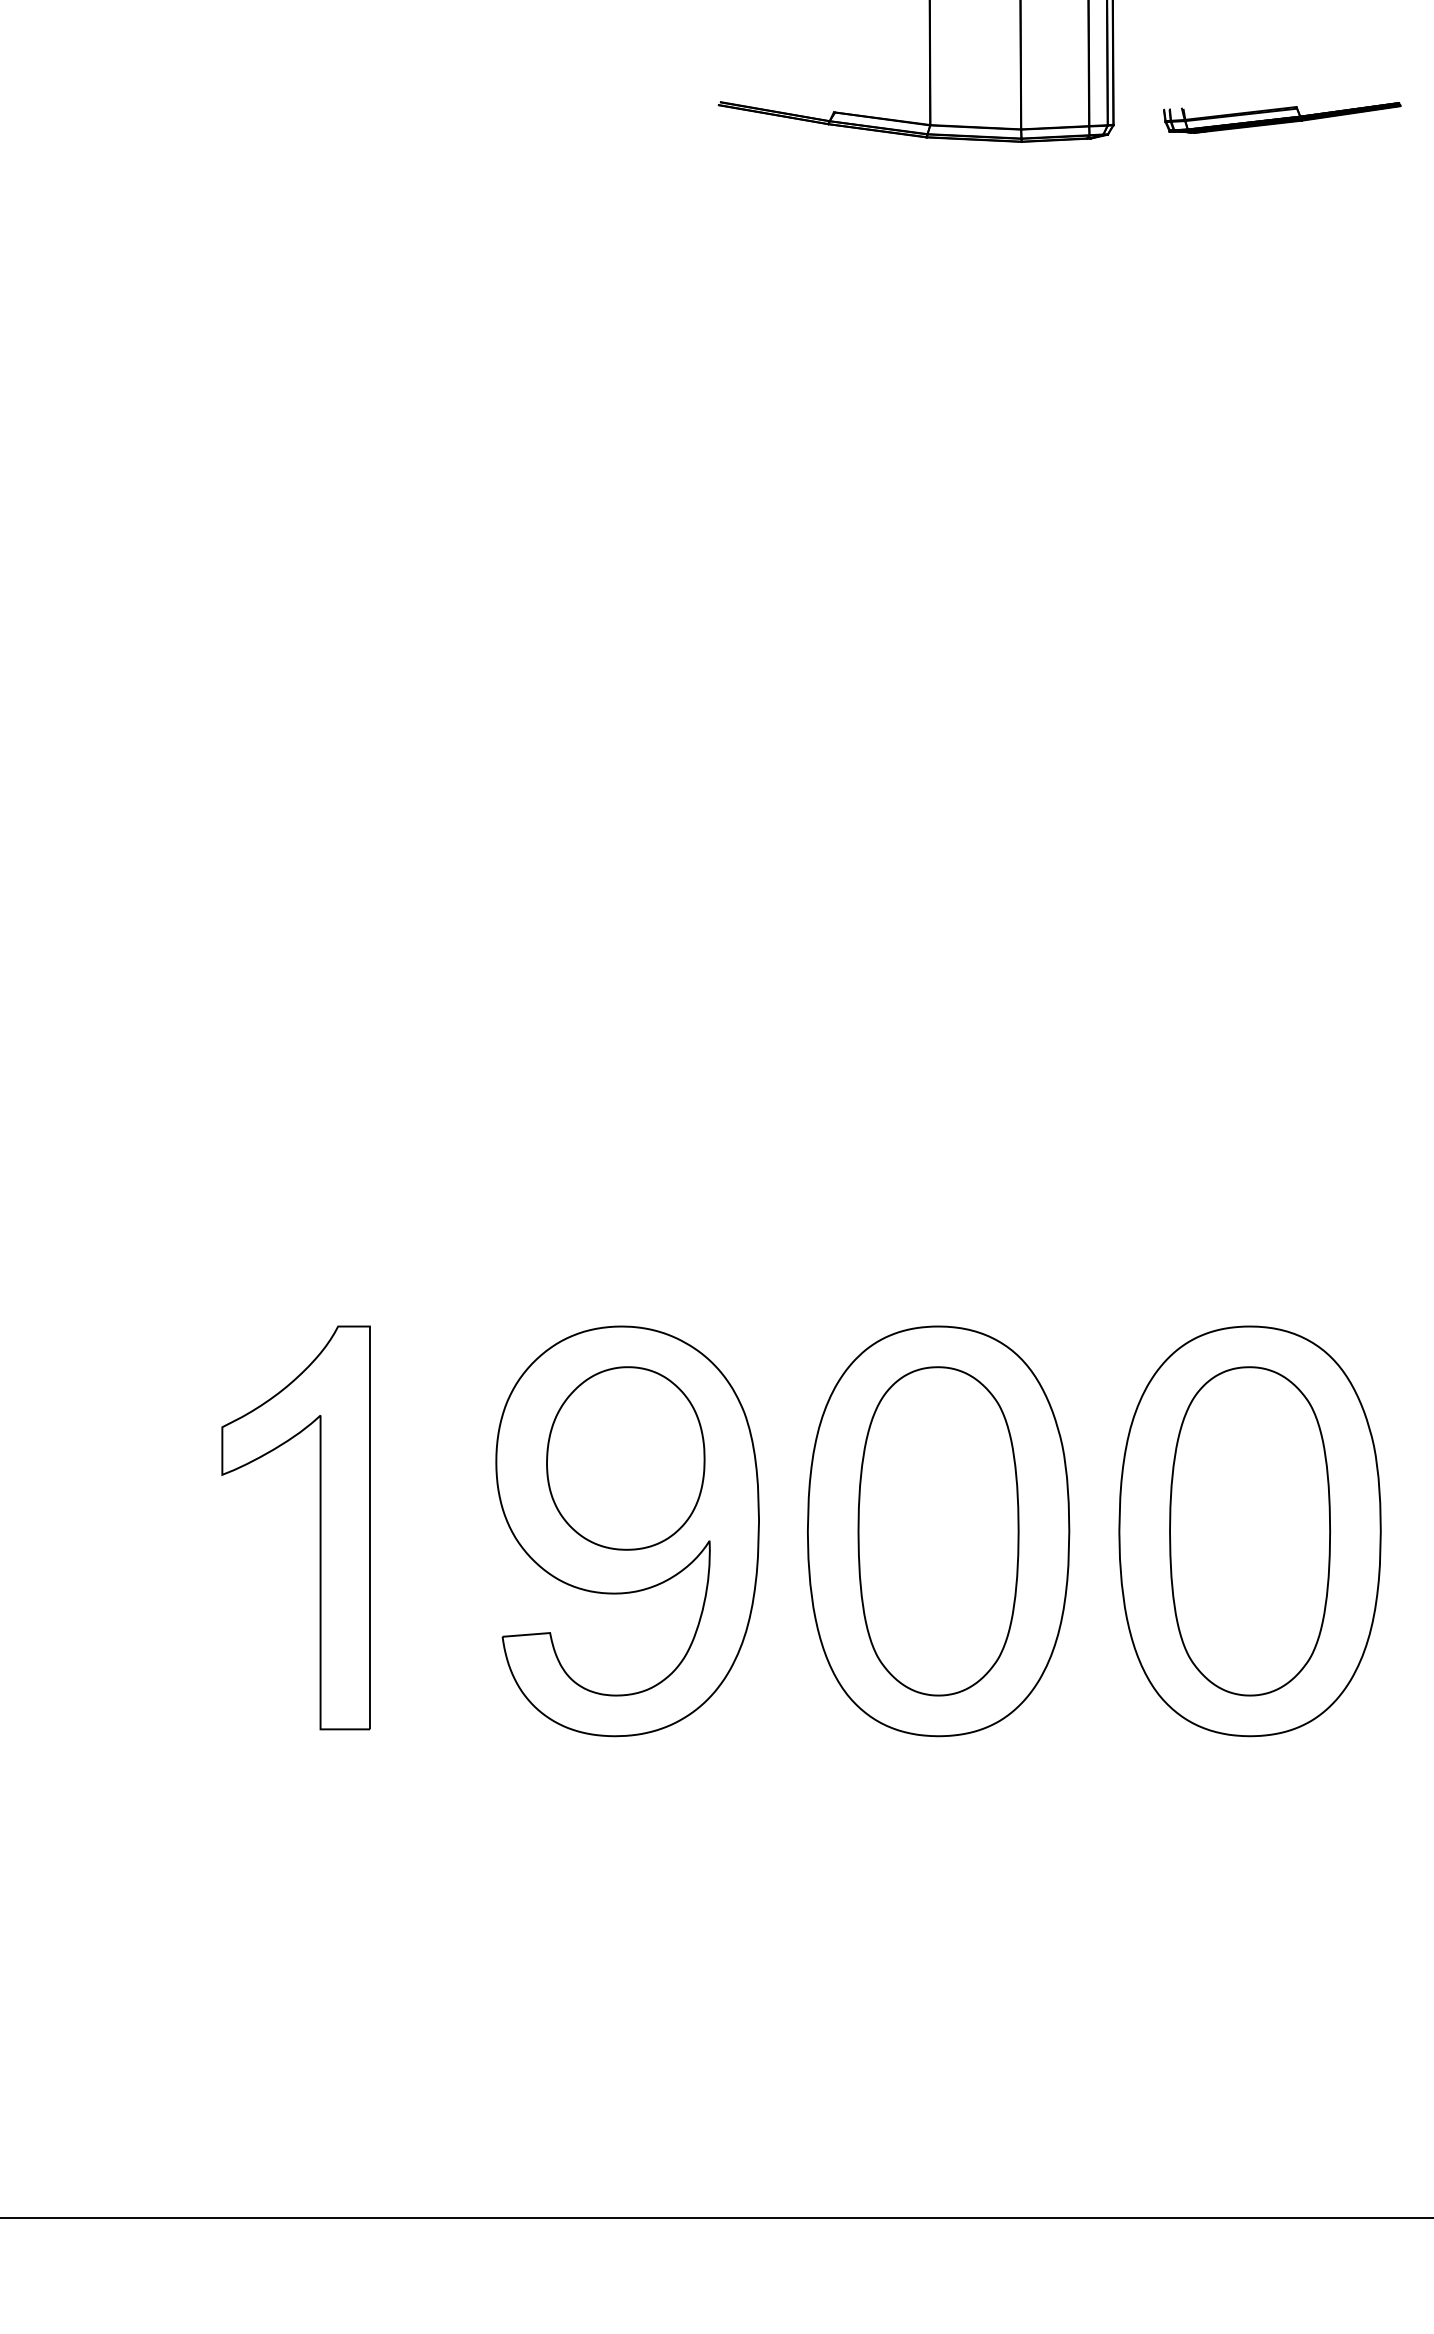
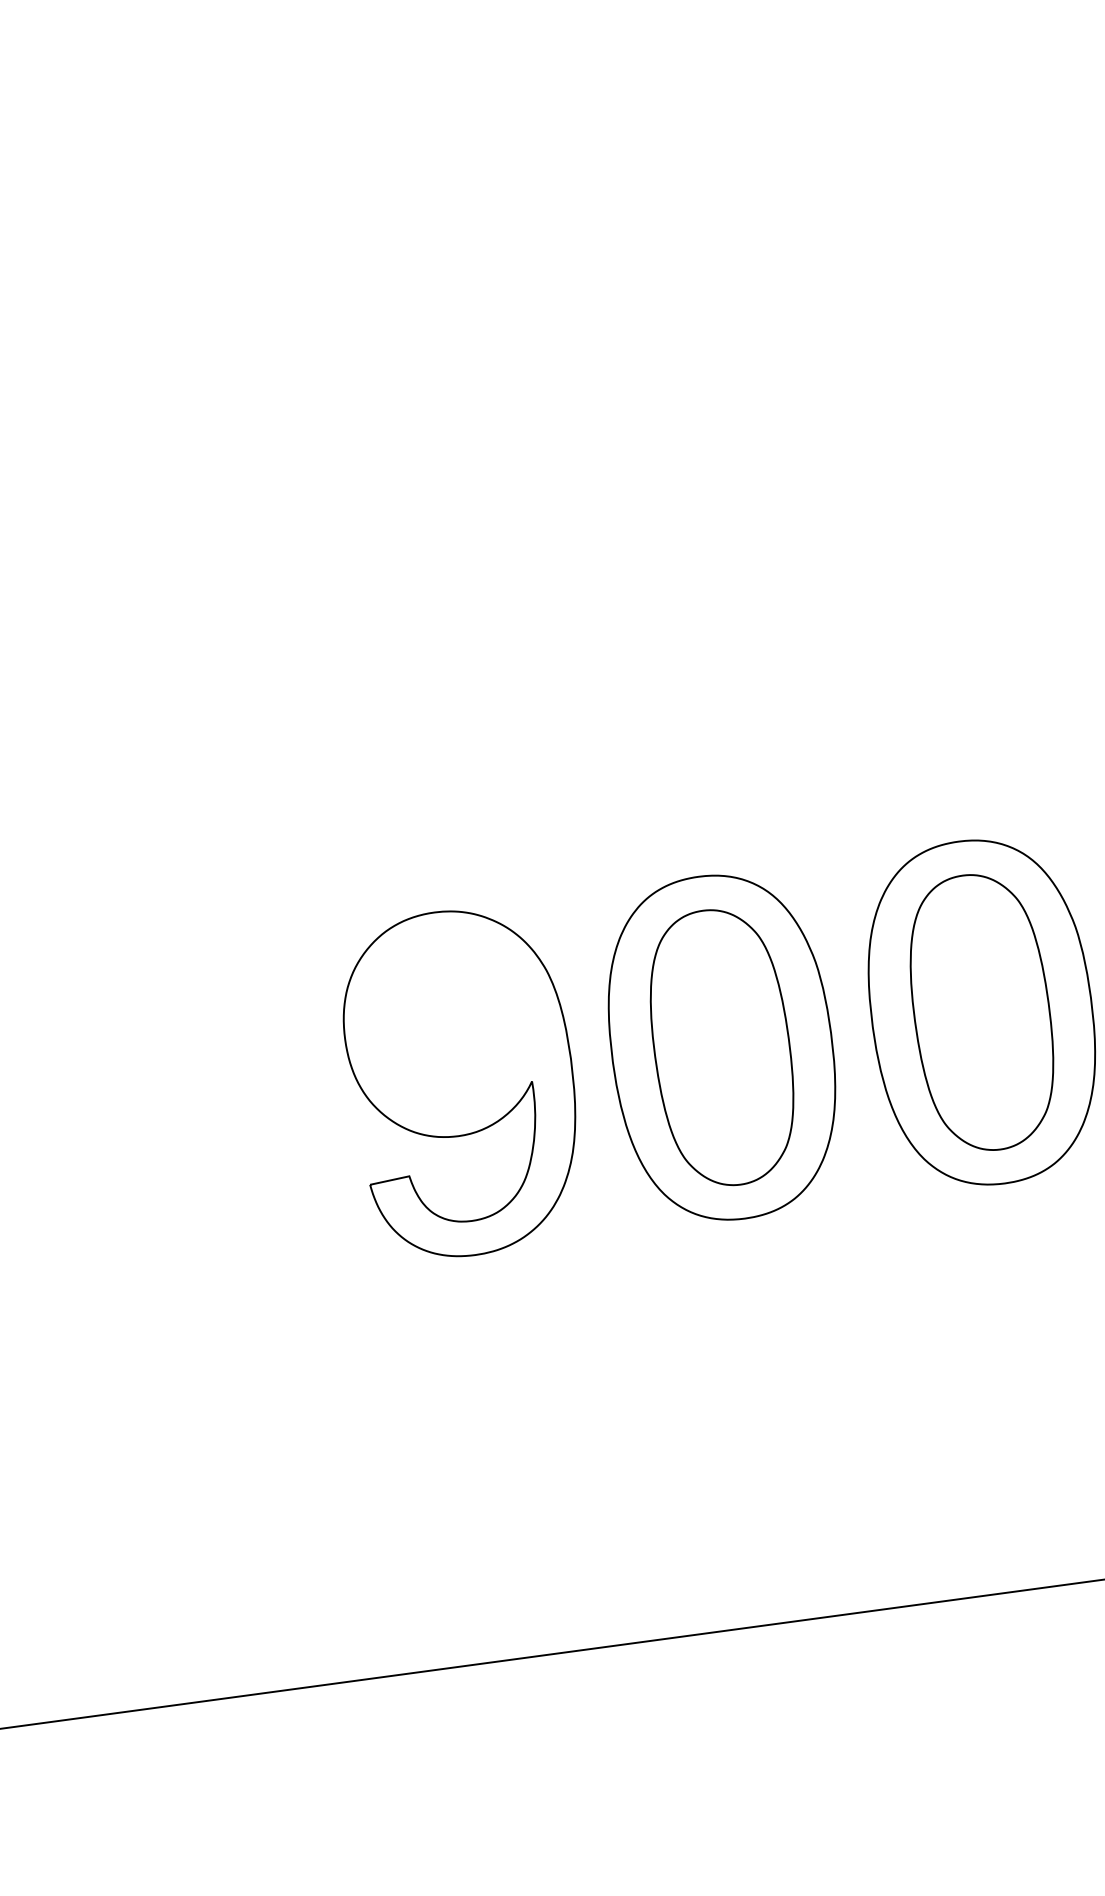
part: (625, 1458) -> (452, 1022), removed
part: (319, 1527) -> (205, 1114), removed

